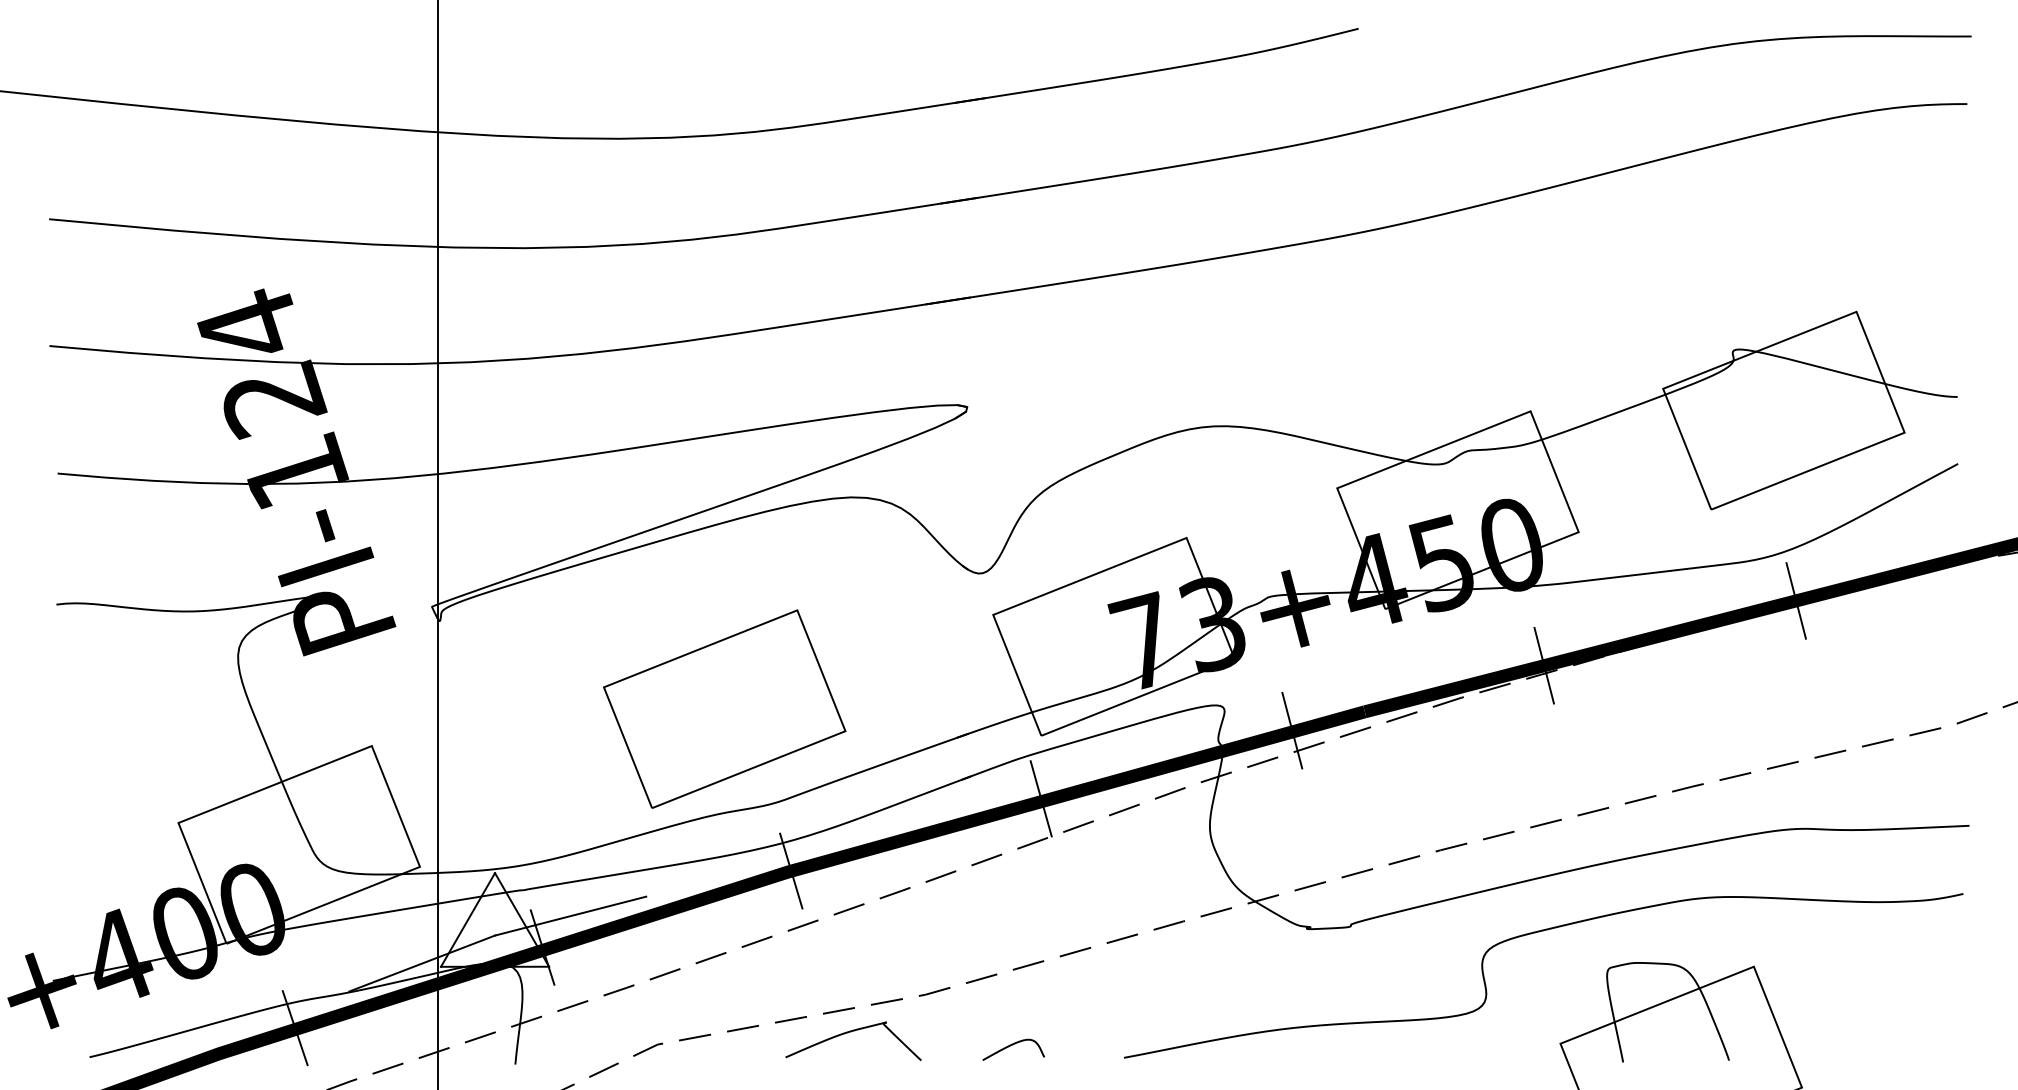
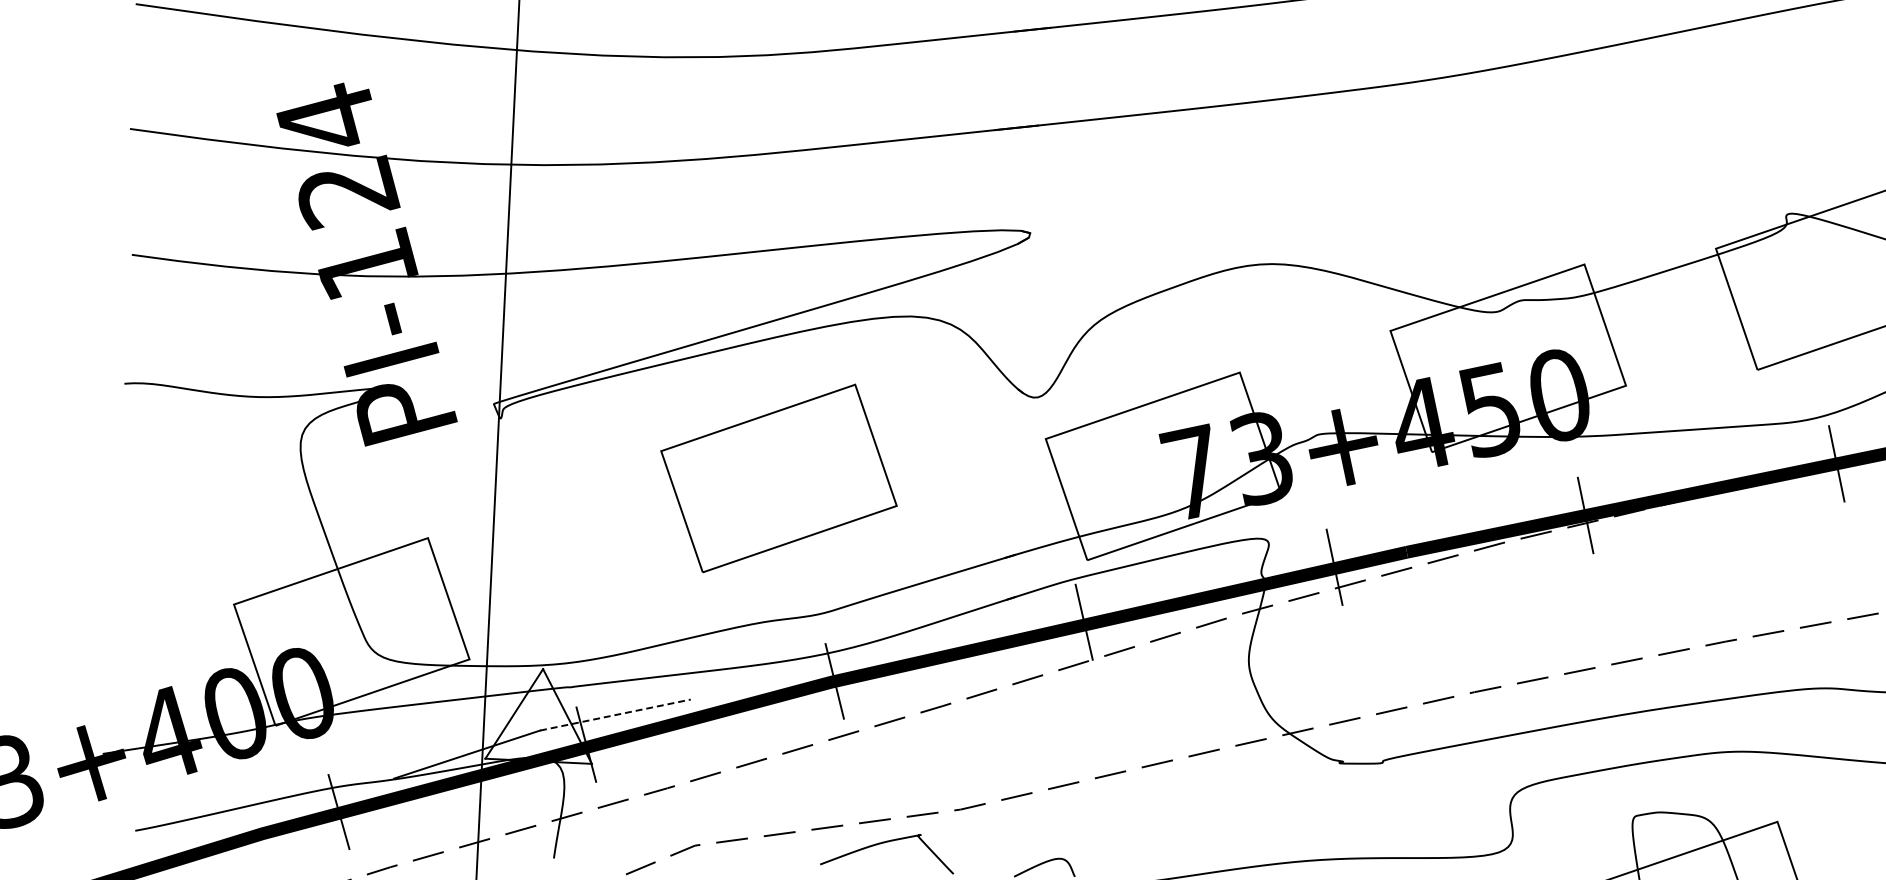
part: (724, 708) -> (778, 477), moved
line: (571, 916) -> (616, 715), solid -> dashed

